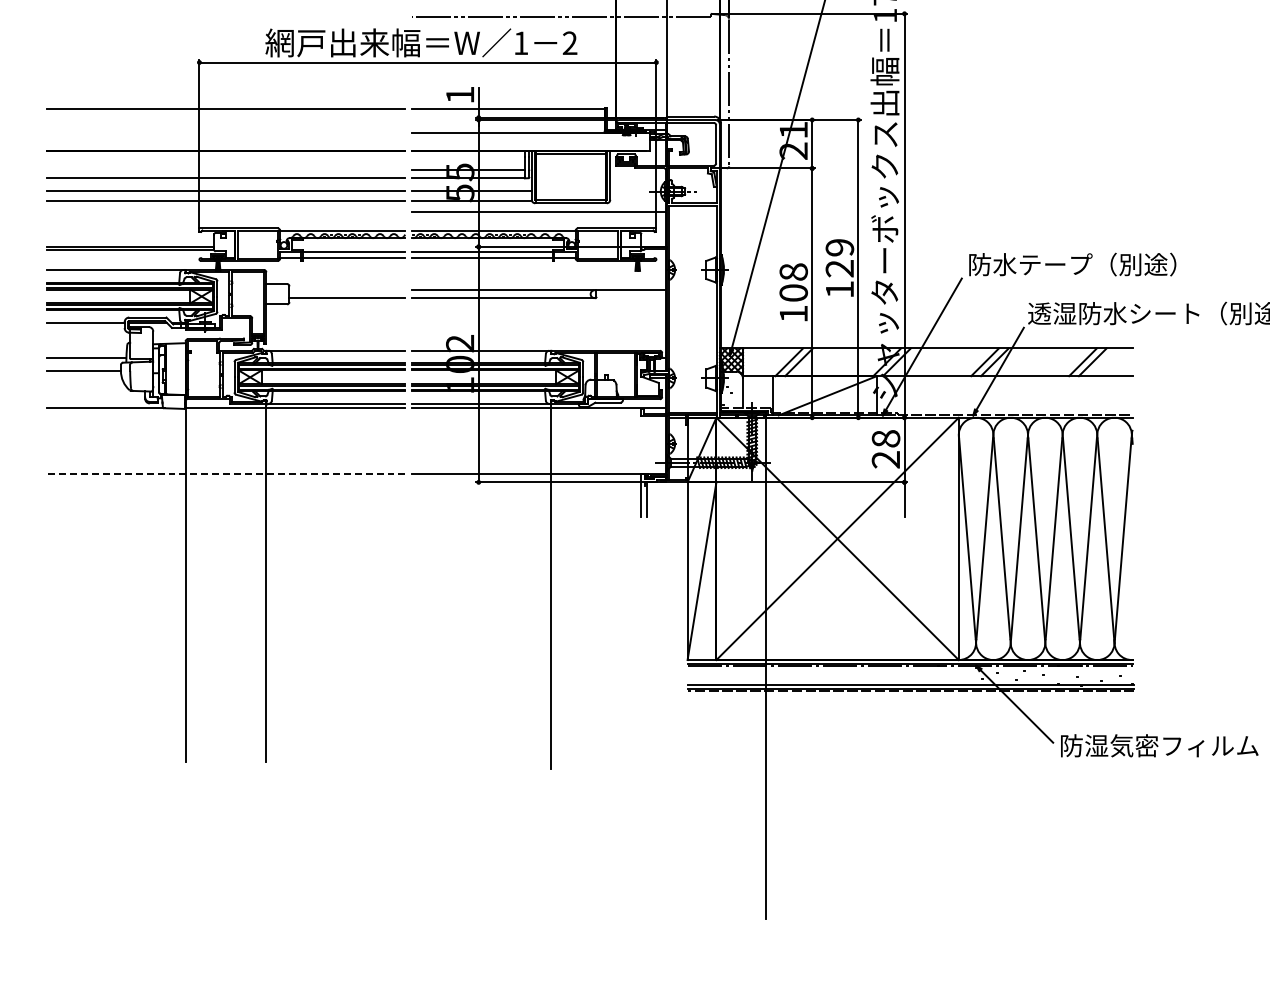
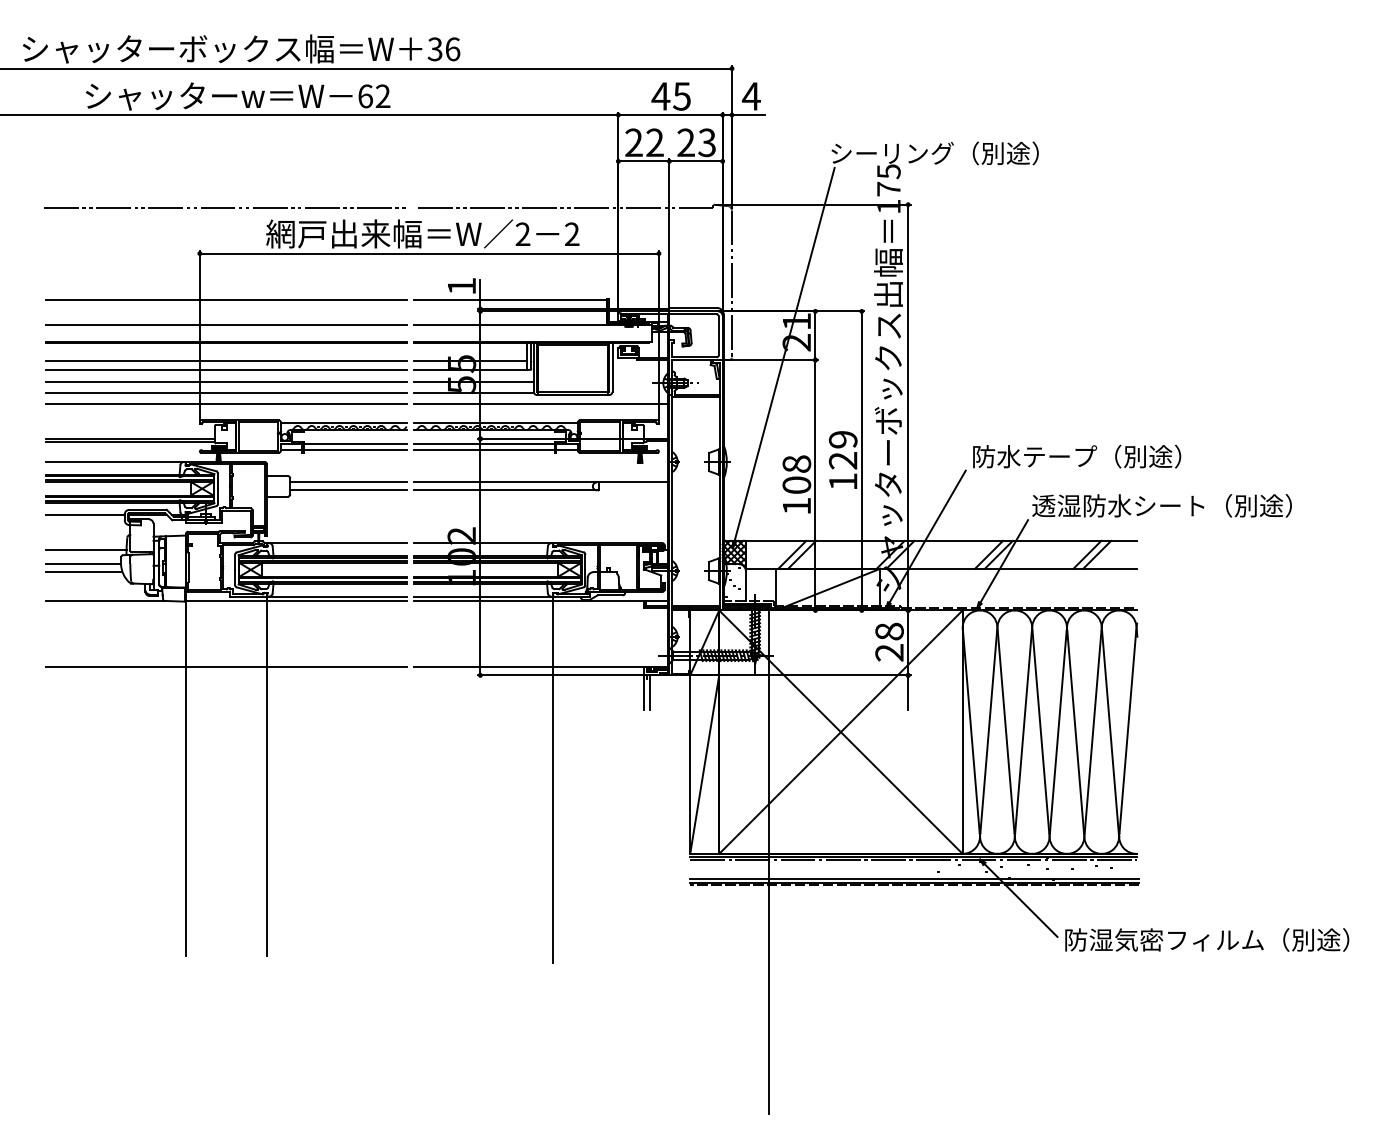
line: (223, 16) -> (224, 207), added
text: (520, 42) -> (522, 233), 1 -> 2
line: (225, 133) -> (226, 324), added
line: (225, 169) -> (226, 361), added
line: (225, 212) -> (226, 404), added
line: (347, 290) -> (348, 482), added
line: (84, 378) -> (84, 571), added
line: (225, 473) -> (226, 666), dashed -> solid

